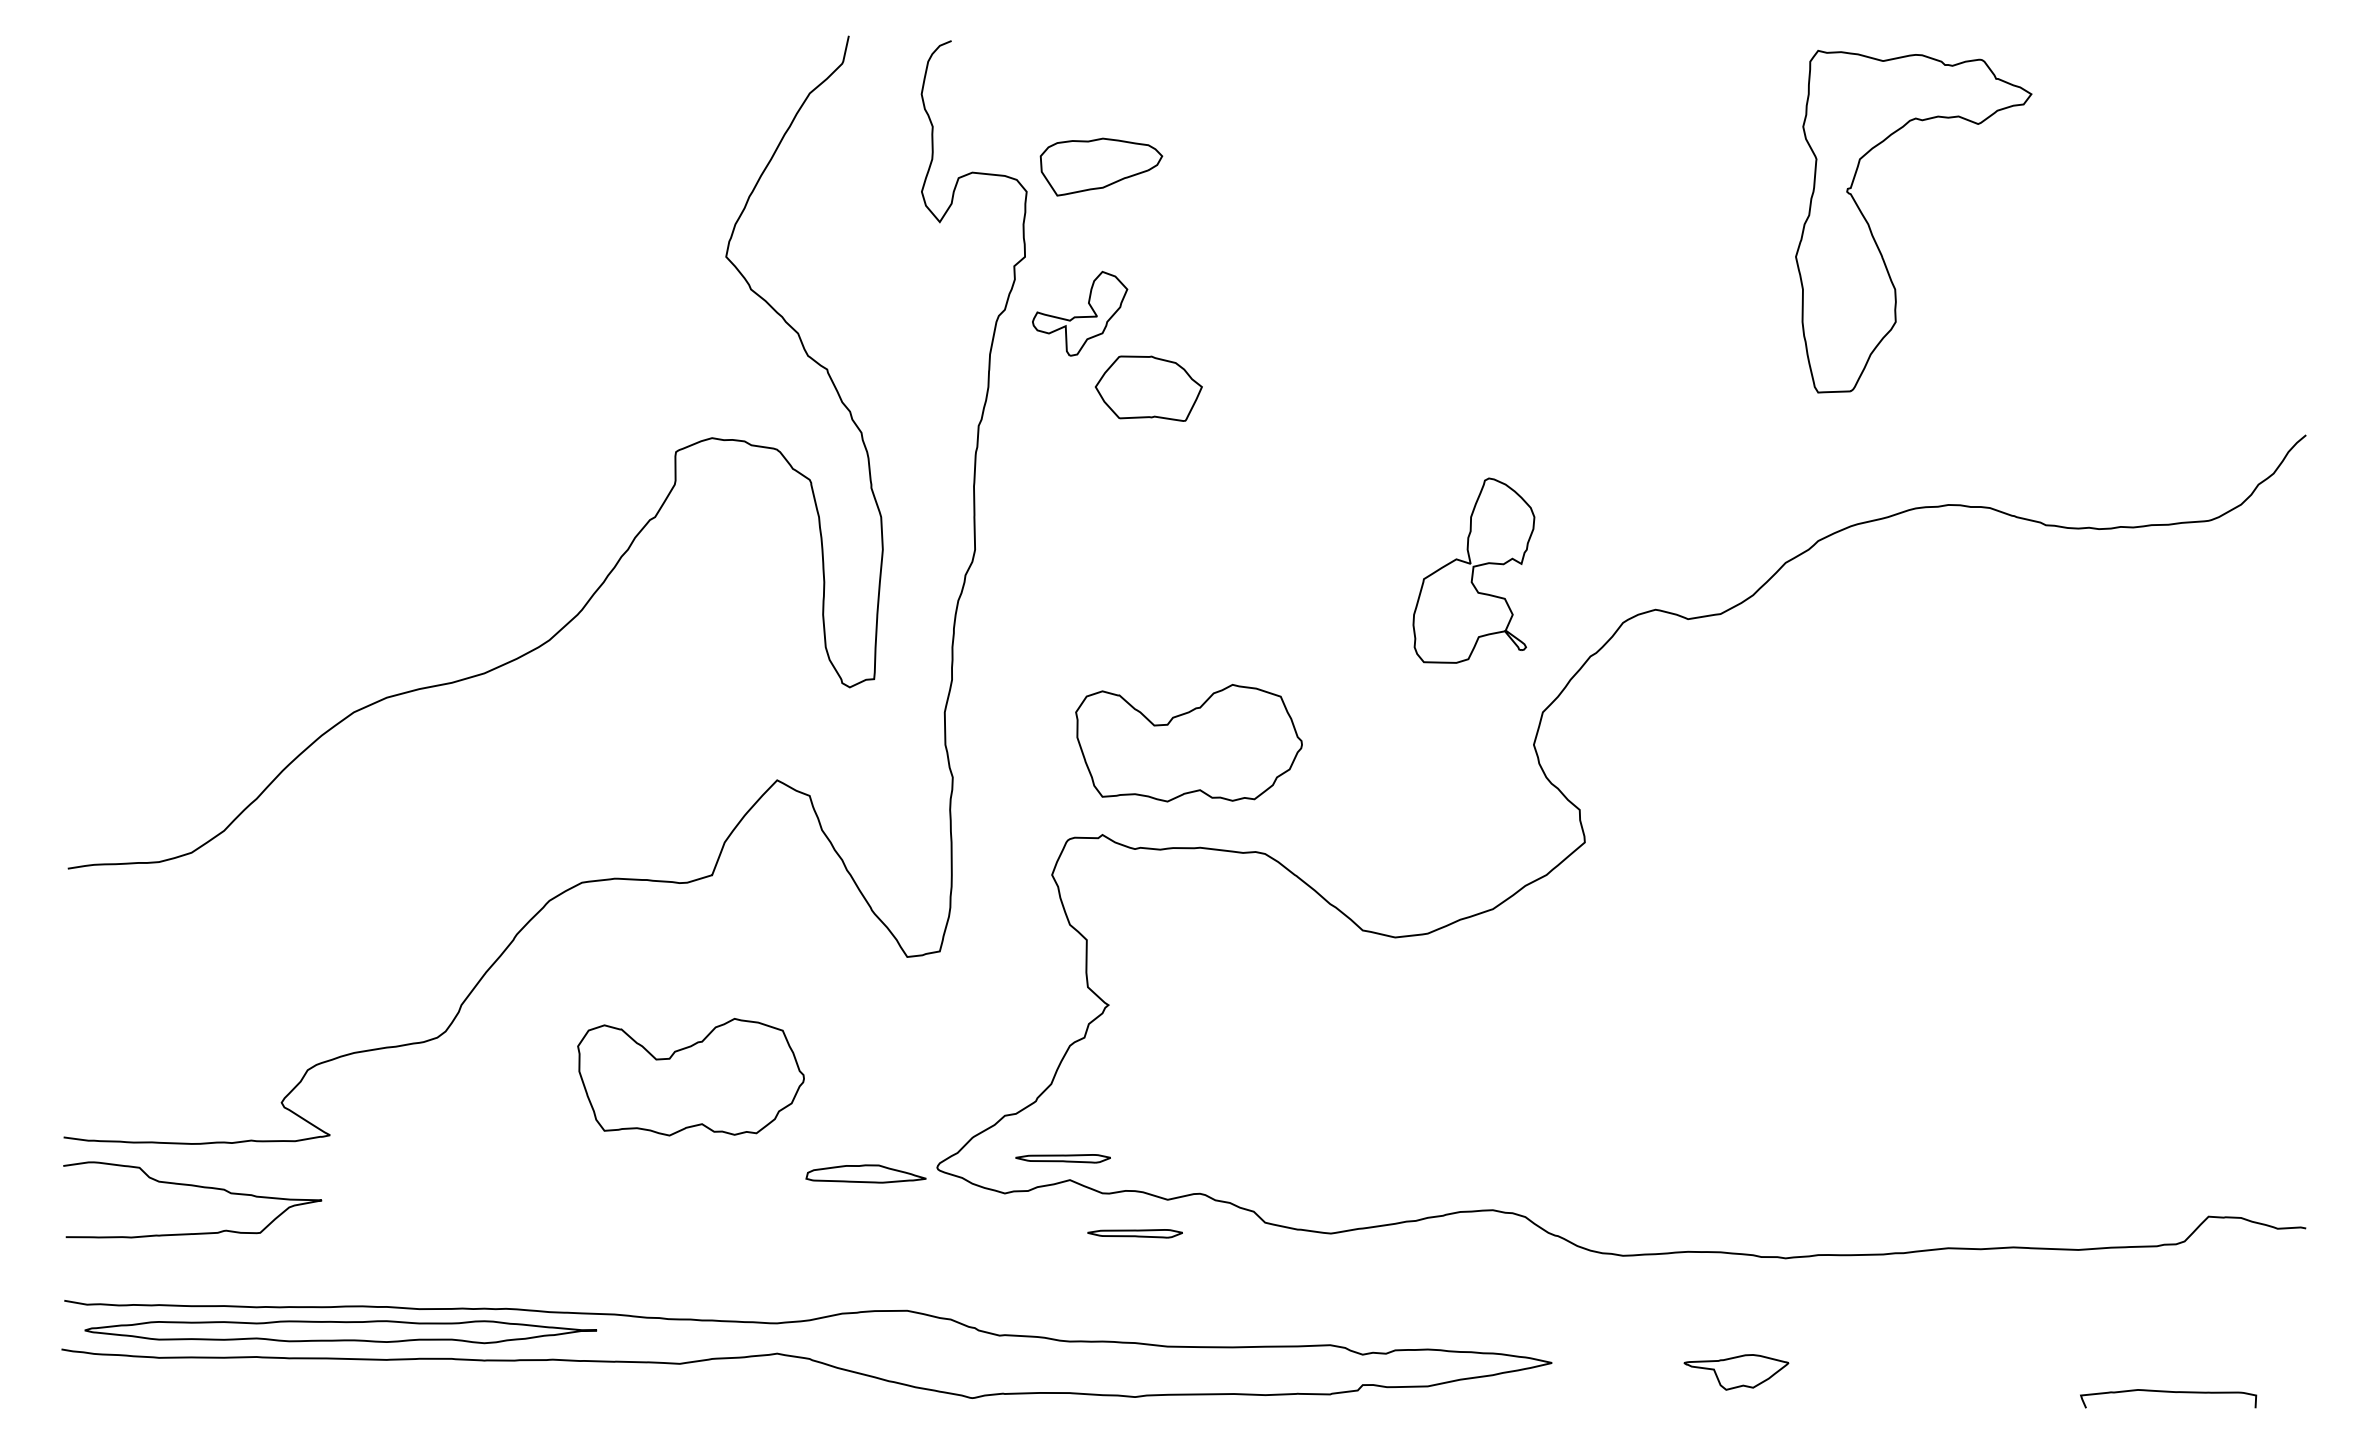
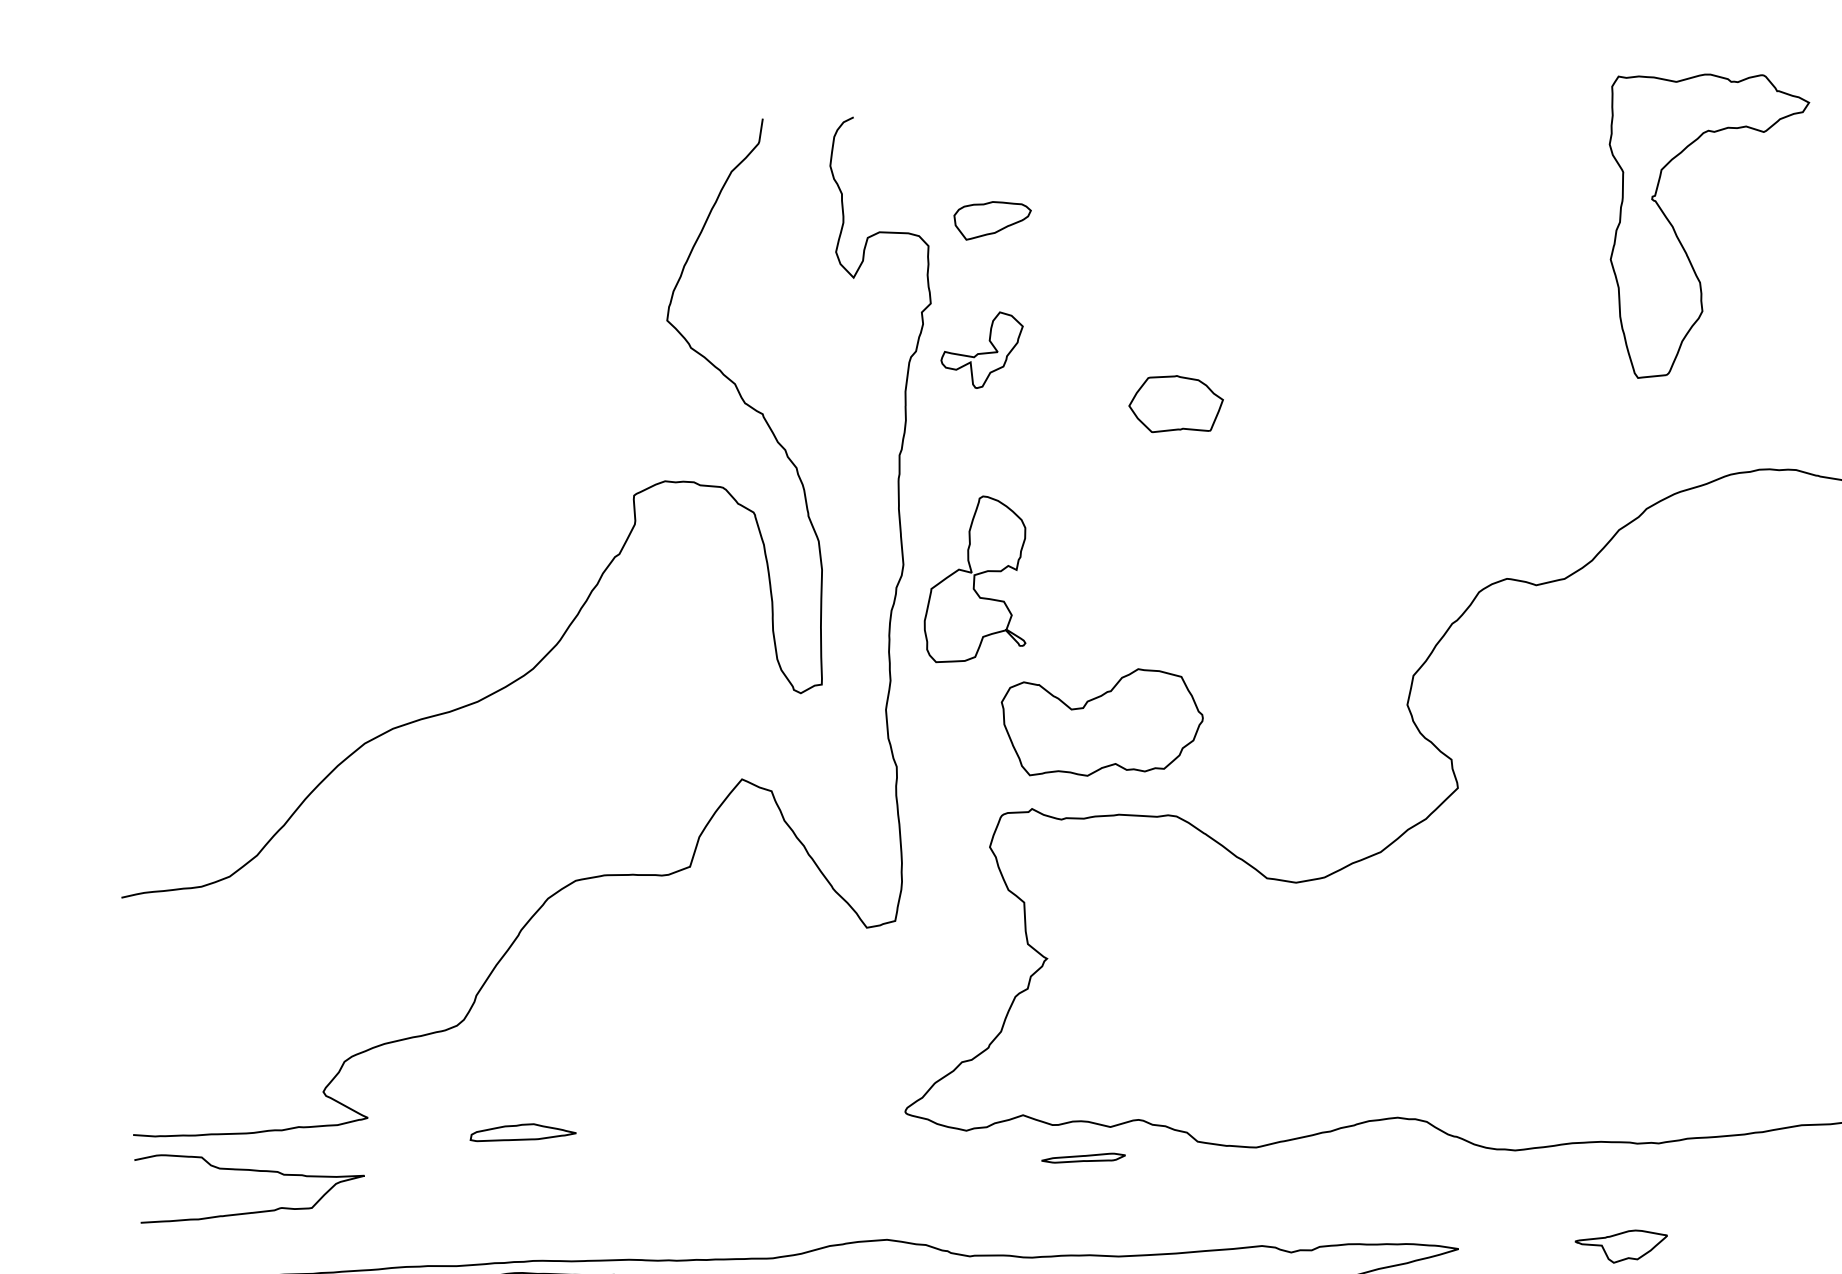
part: (1101, 166) -> (993, 219), size x0.71
part: (1148, 388) -> (1175, 404), moved
part: (1473, 570) -> (974, 578), moved
part: (690, 1077) -> (682, 1046), removed
part: (1062, 1158) -> (1015, 1096), removed
part: (865, 1173) -> (522, 1132), moved

